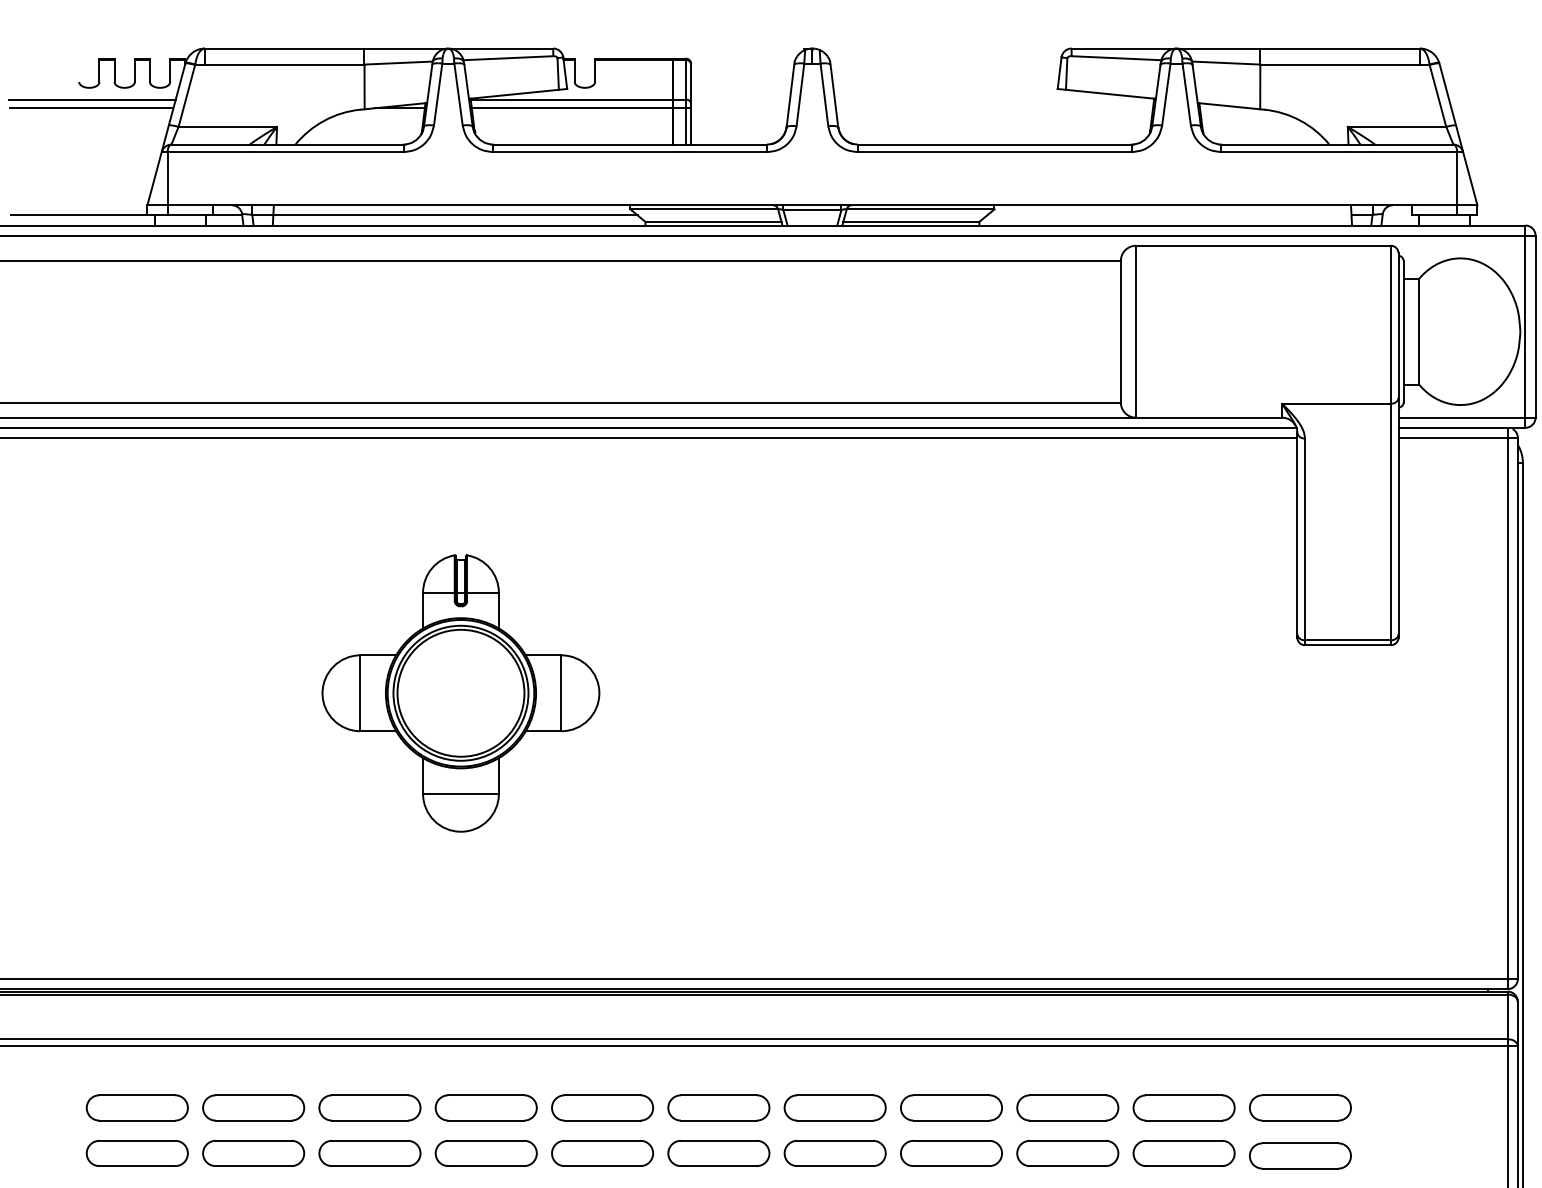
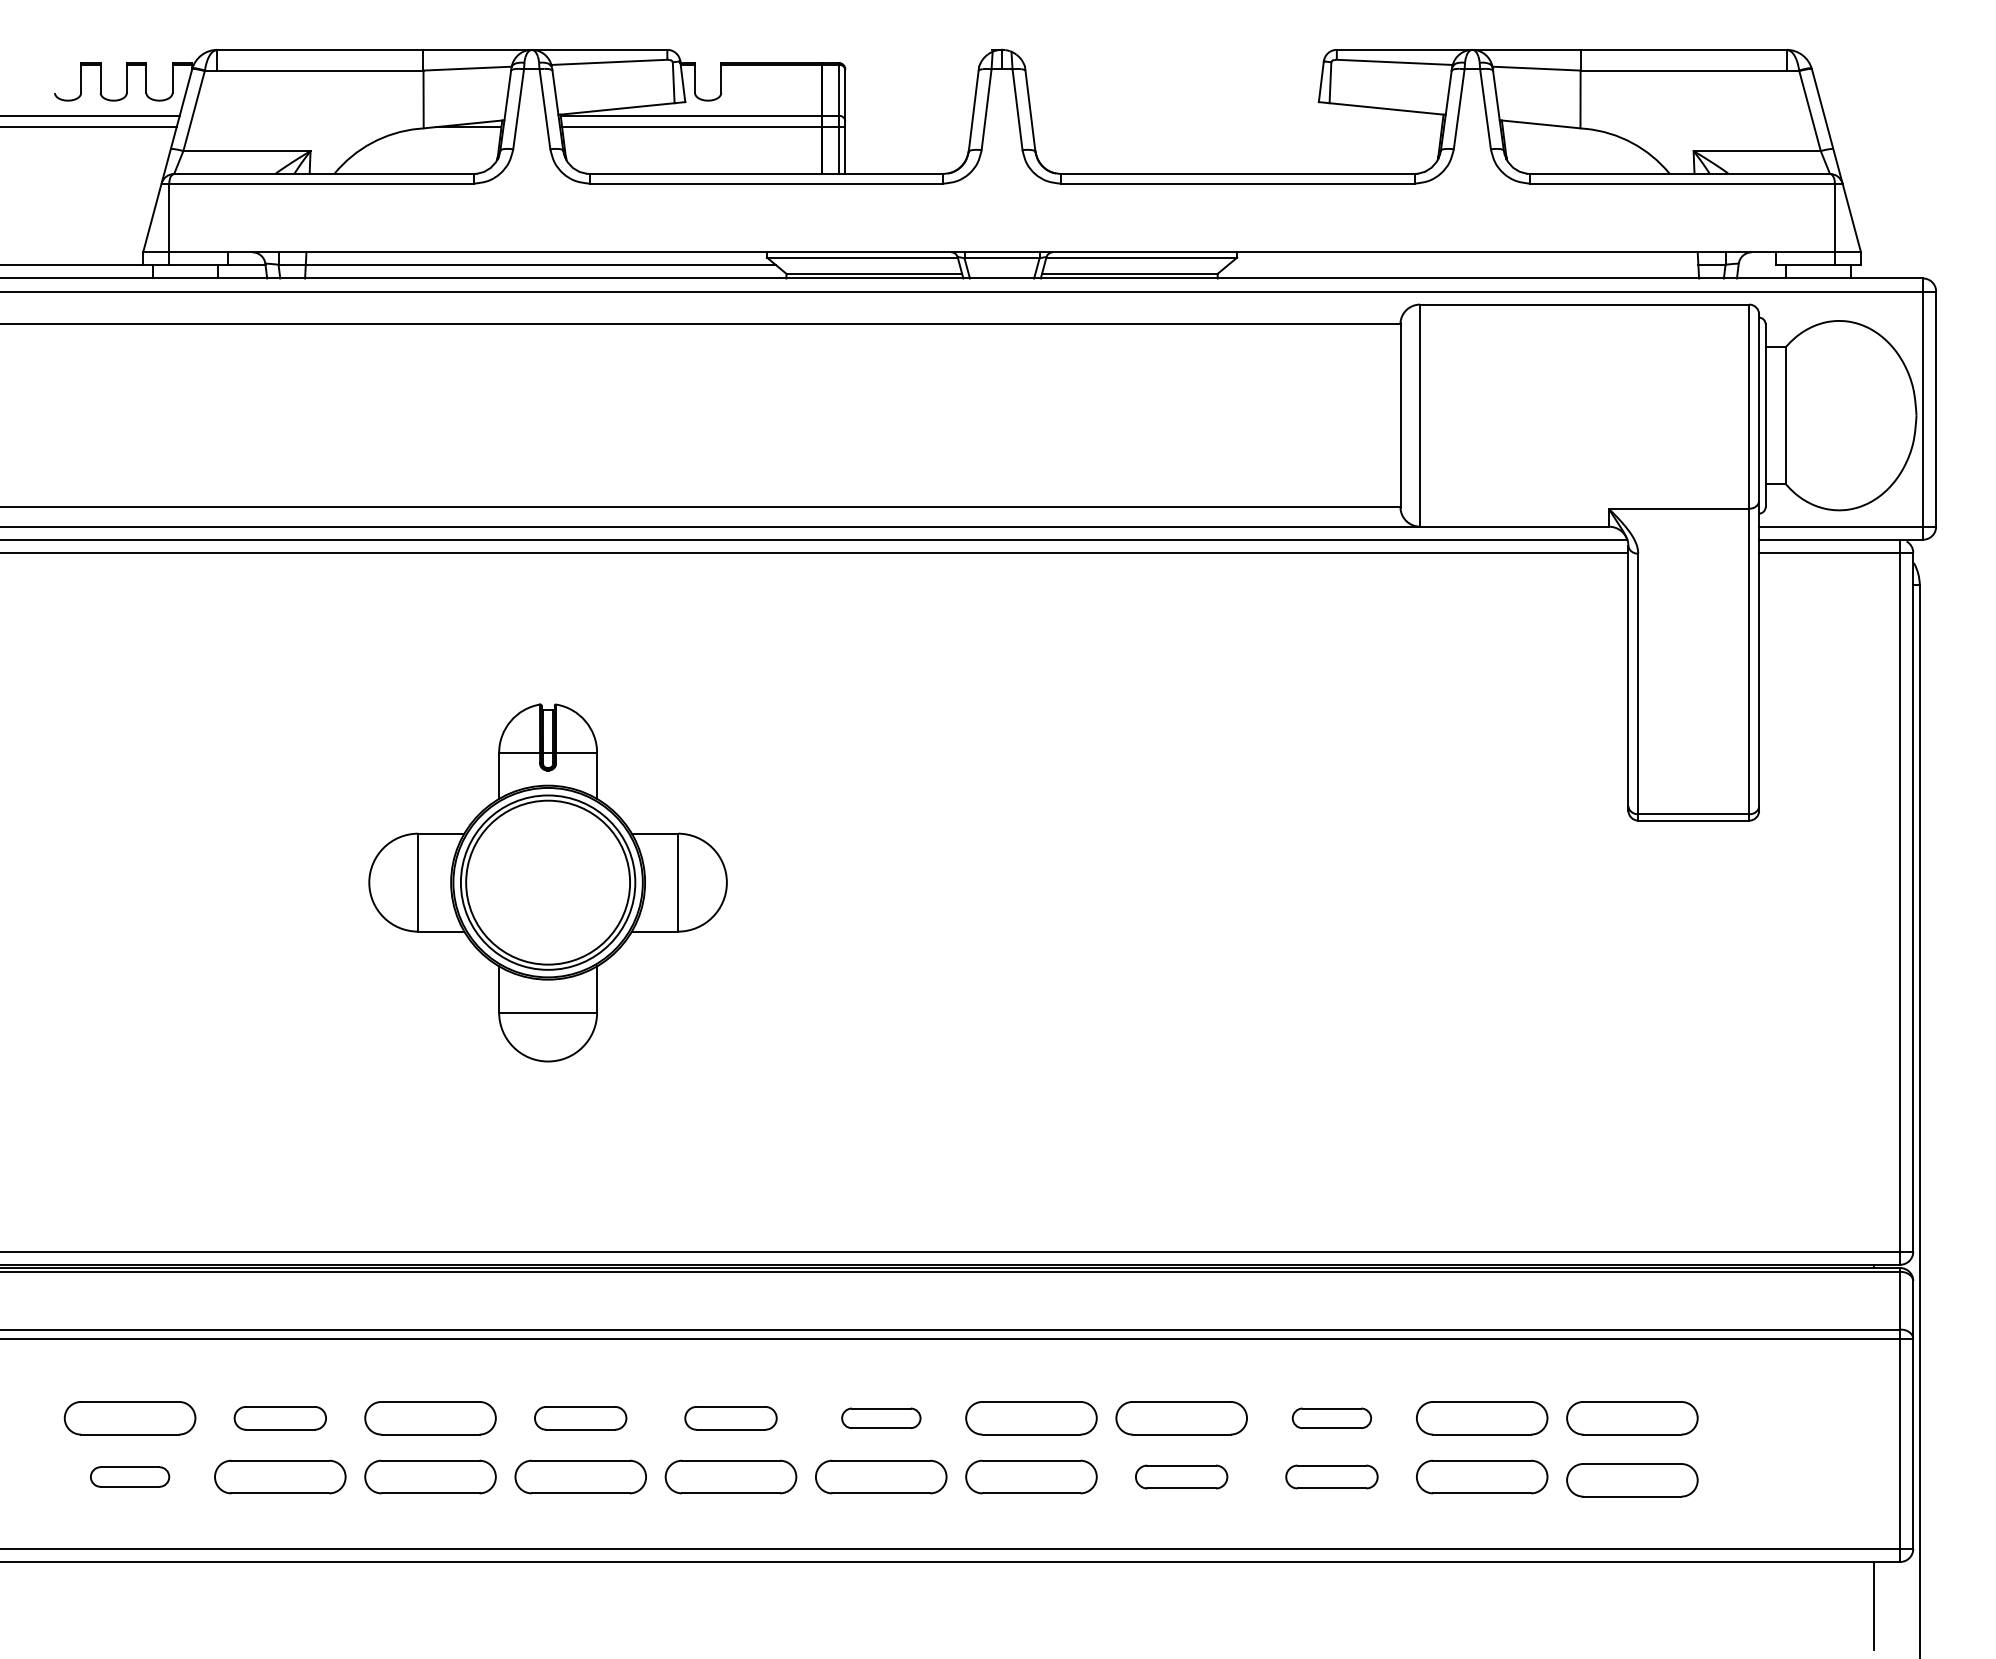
part: (253, 1108) -> (280, 1418), size x0.7
part: (486, 1108) -> (580, 1418), size x0.7
part: (602, 1108) -> (730, 1418), size x0.7
part: (719, 1108) -> (881, 1418), size x0.6
part: (1067, 1108) -> (1331, 1418), size x0.6
part: (136, 1153) -> (129, 1476), size x0.6
part: (951, 1153) -> (1181, 1476), size x0.7
part: (1067, 1153) -> (1331, 1476), size x0.7

